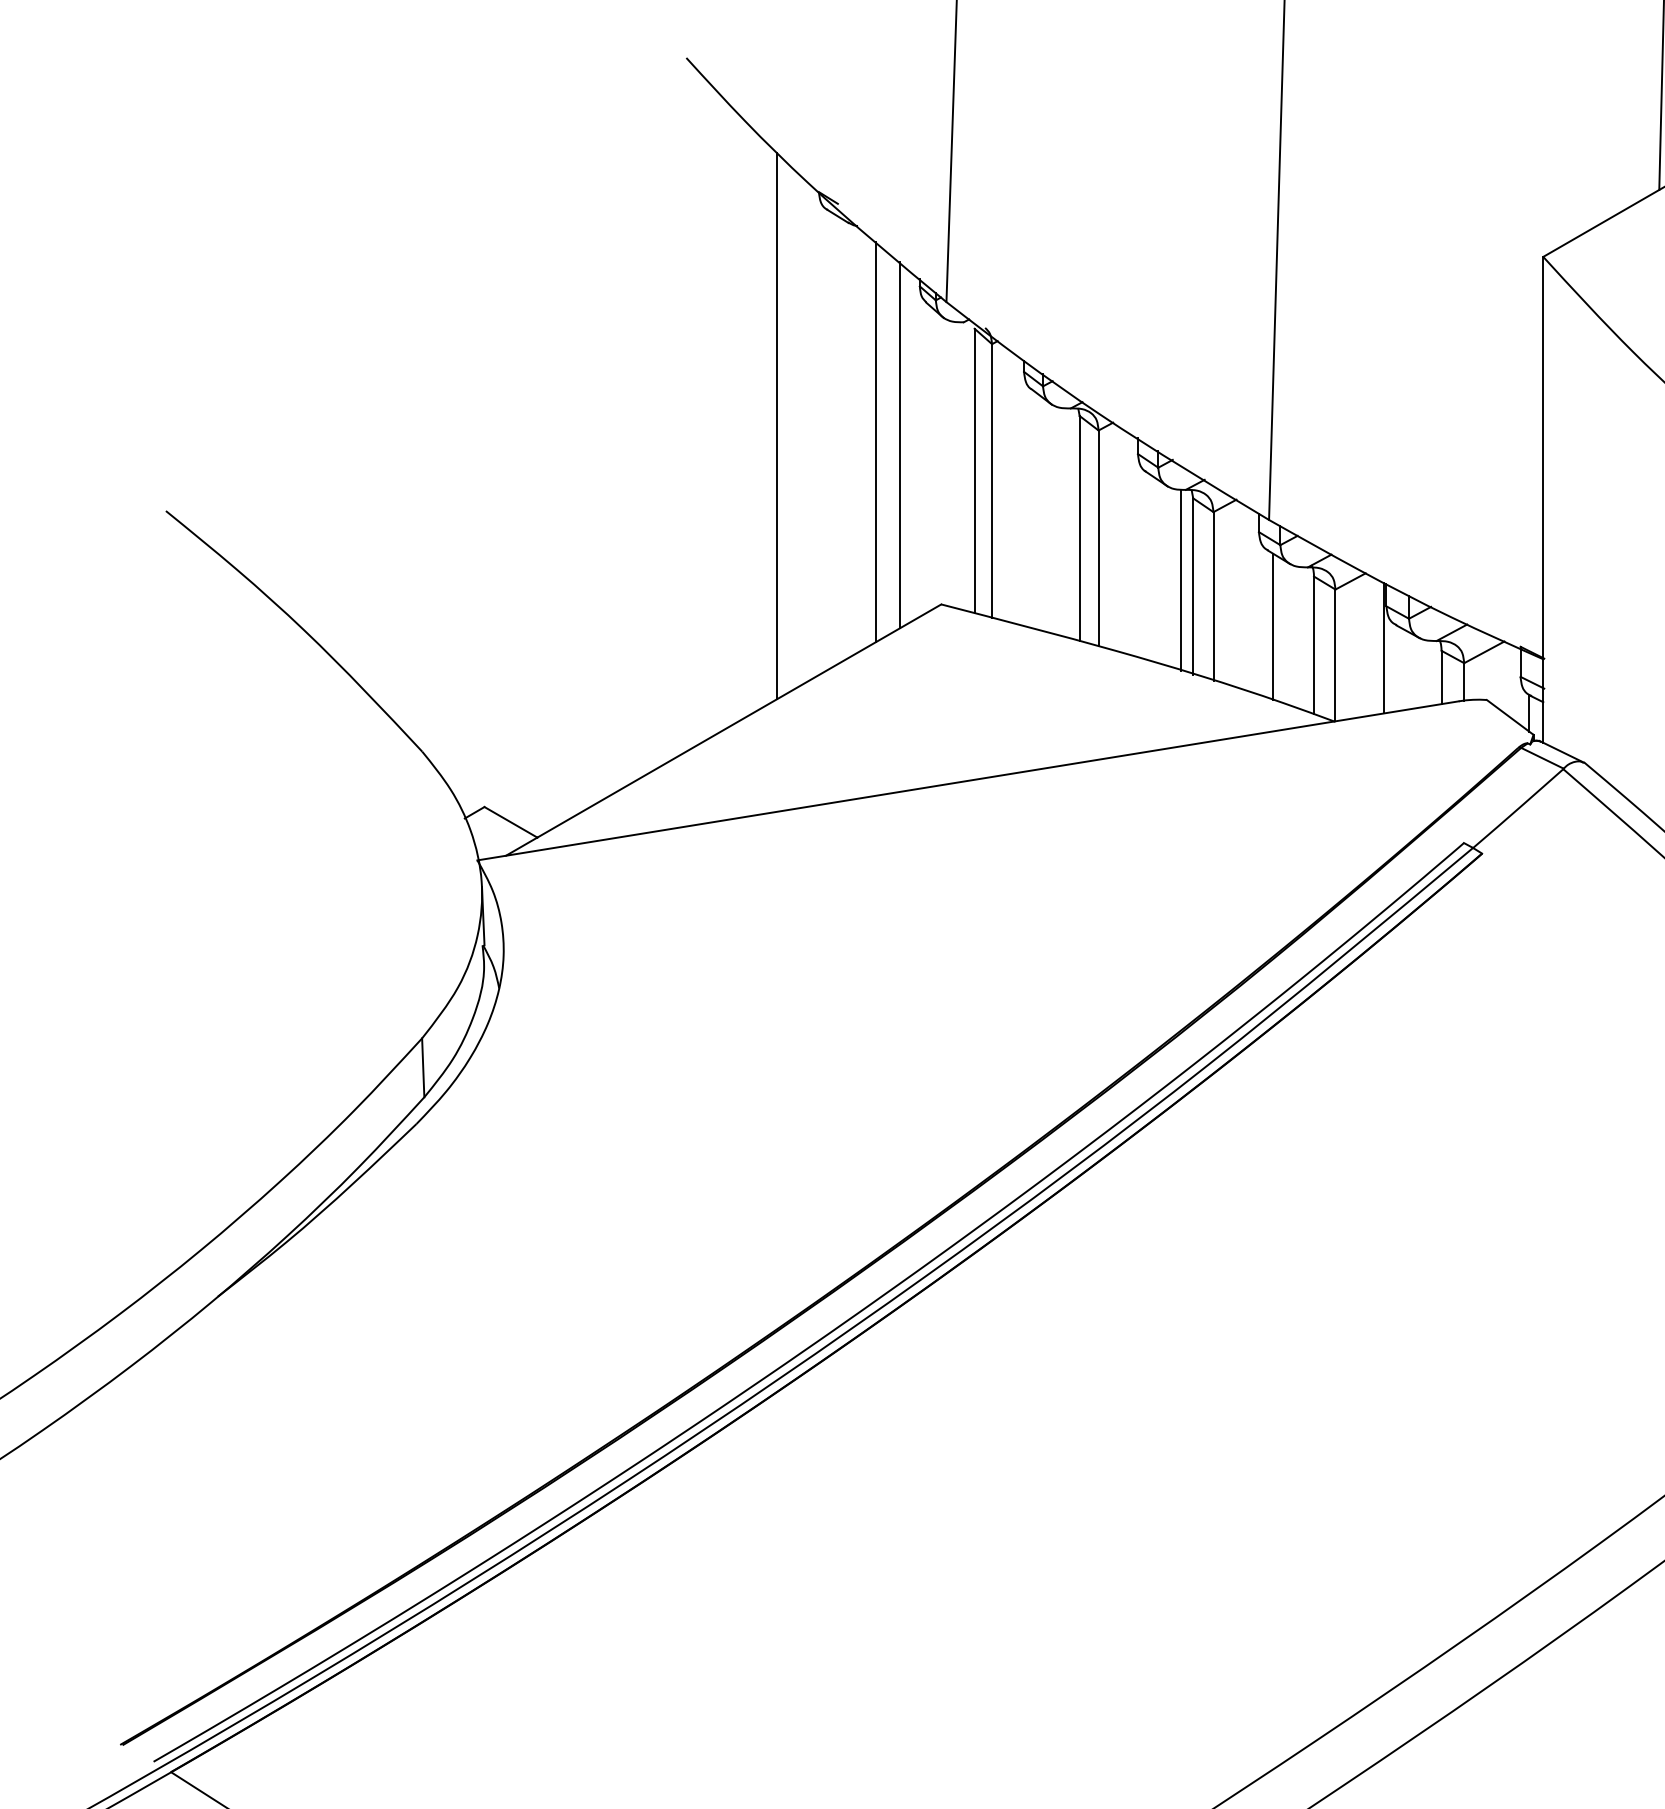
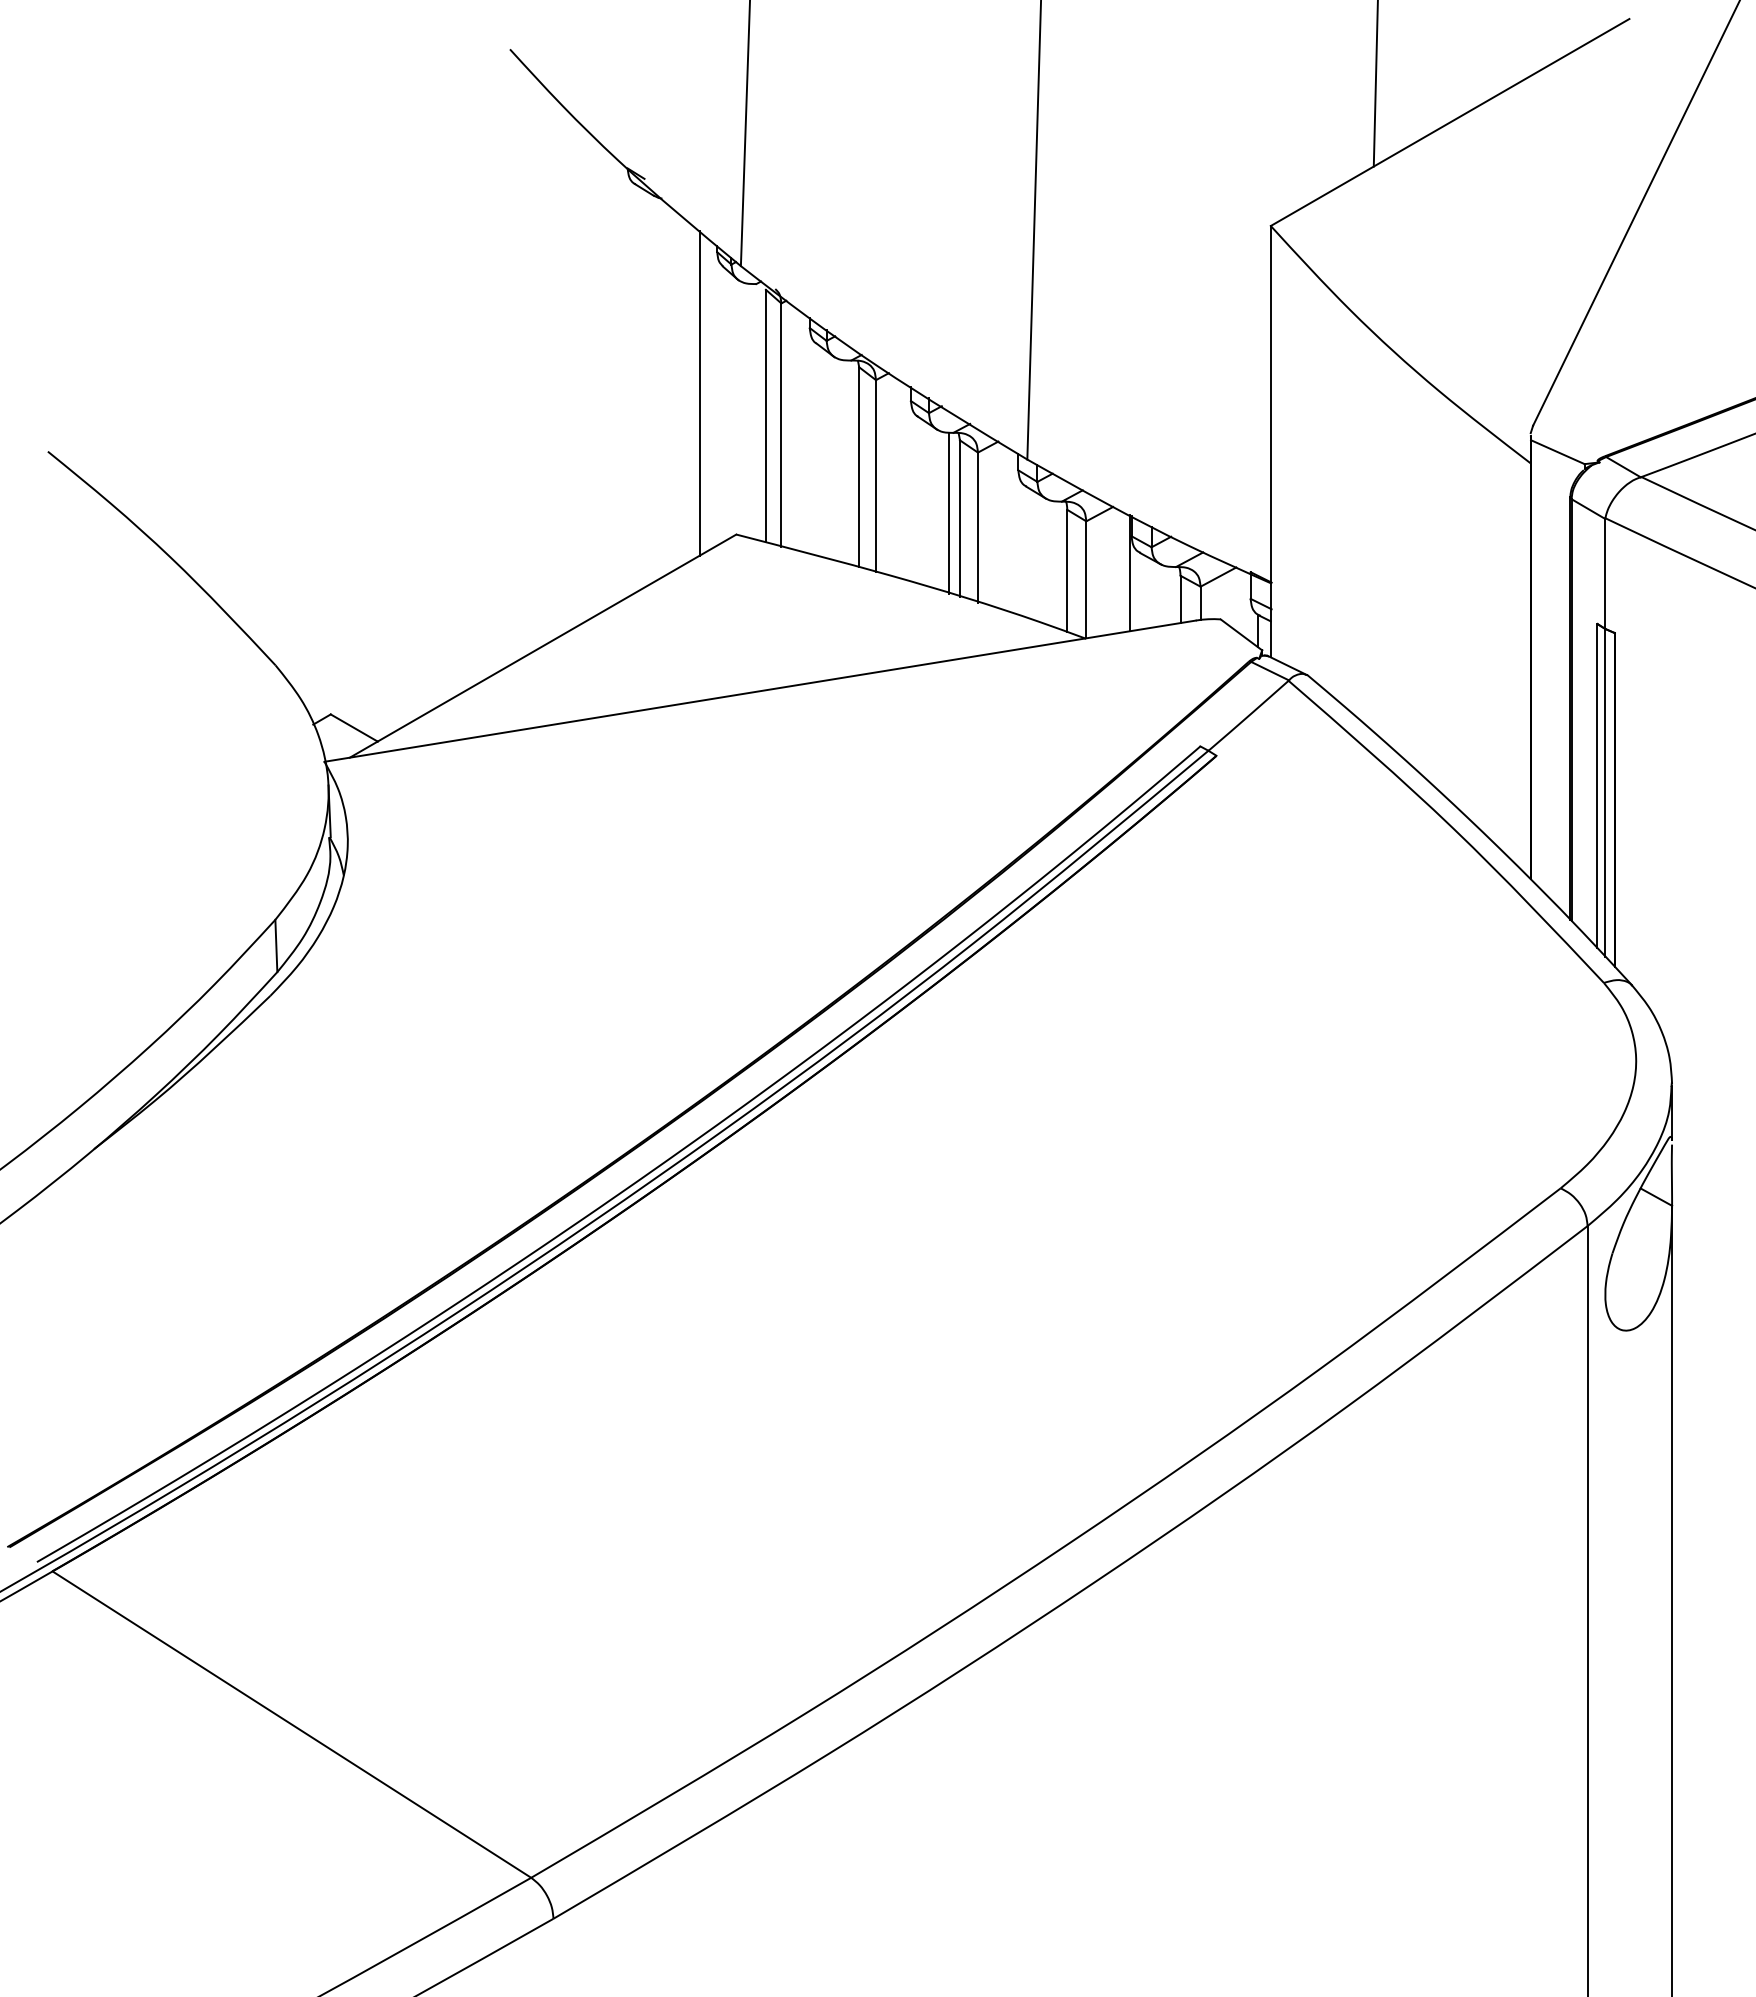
line: (777, 425) -> (590, 375), removed
line: (876, 441) -> (678, 389), removed
line: (1272, 626) -> (1030, 554), removed

